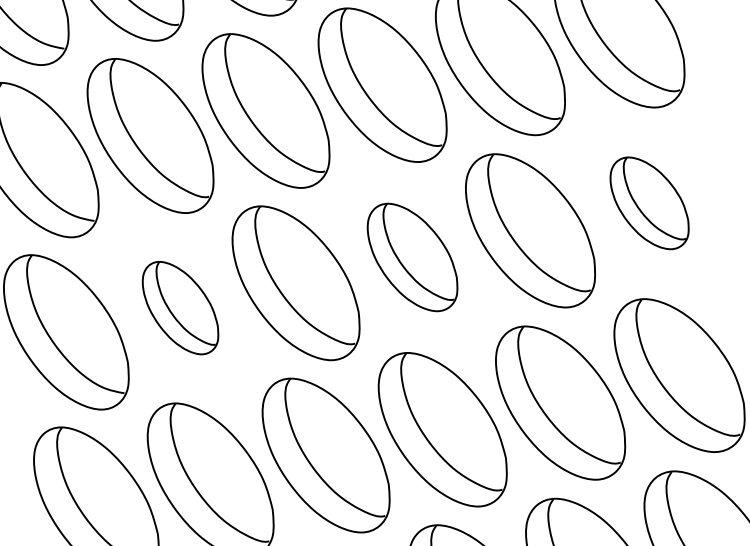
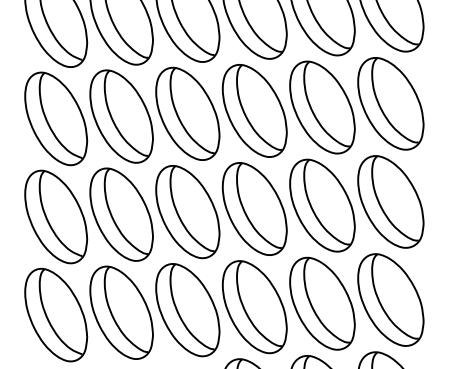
part: (648, 202) -> (390, 201), size x1.67
part: (412, 256) -> (254, 208), size x1.43
part: (180, 307) -> (121, 214), size x1.67

